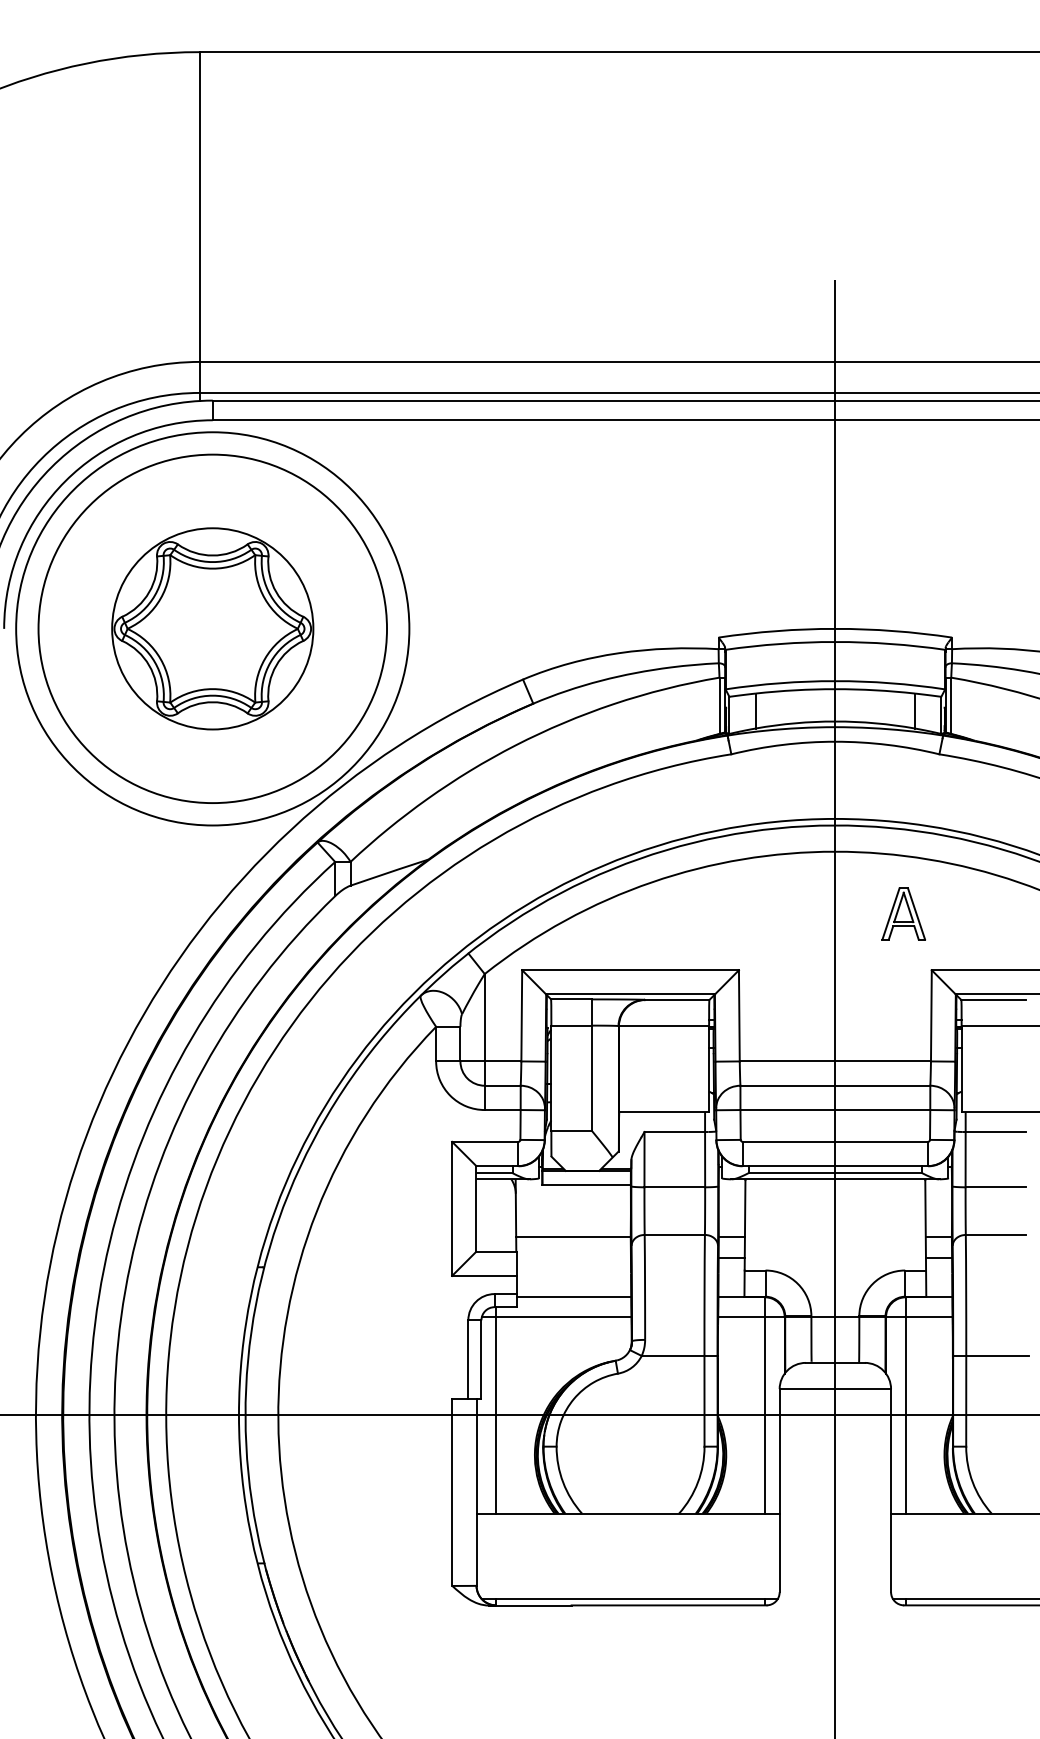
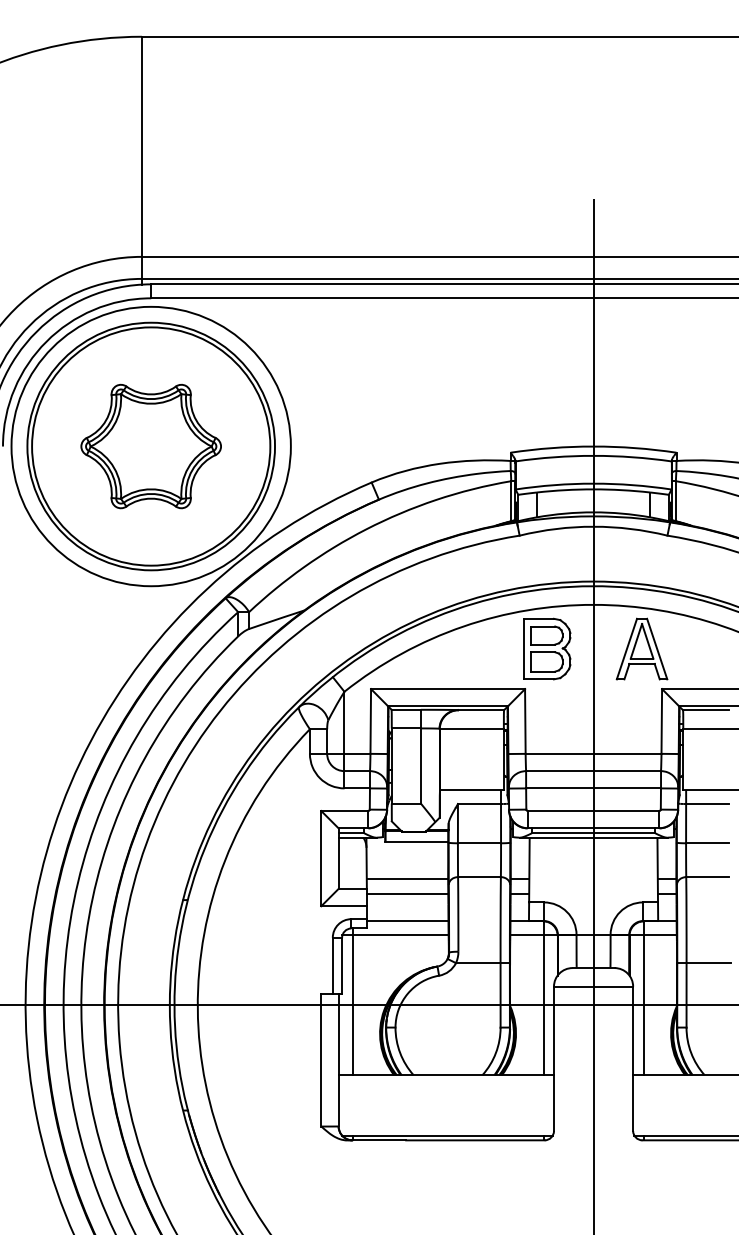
circle: (212, 628) -> (151, 446), size x1.67
part: (769, 913) -> (546, 648), added
part: (903, 913) -> (641, 648), size x1.67
line: (573, 1258) -> (407, 893), added

